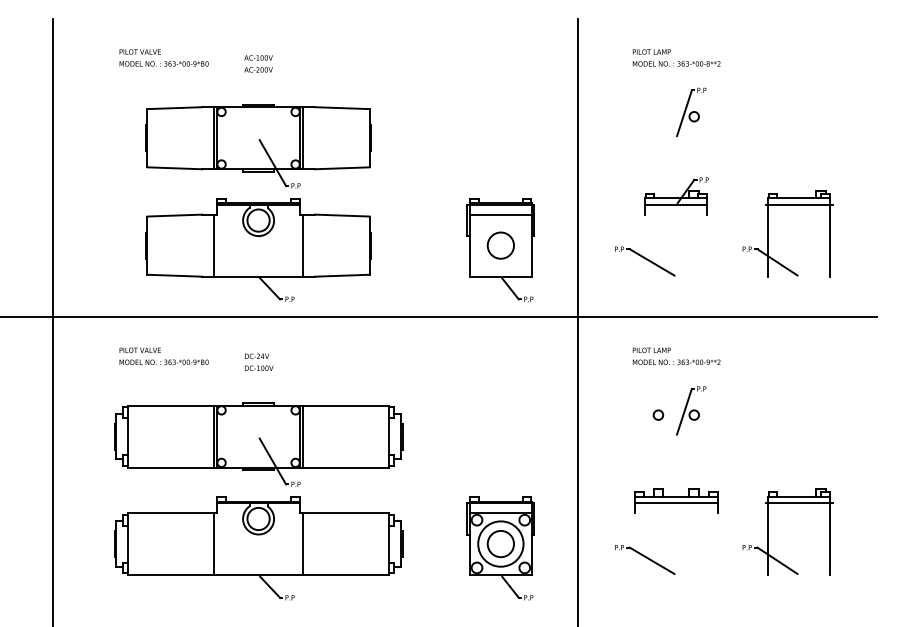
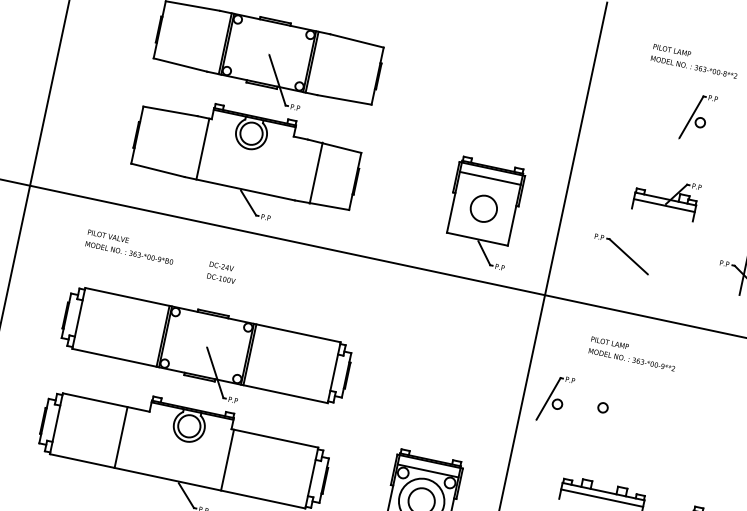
line: (302, 245) -> (315, 172), moved
part: (691, 410) -> (555, 399), moved
line: (214, 544) -> (121, 437), moved

